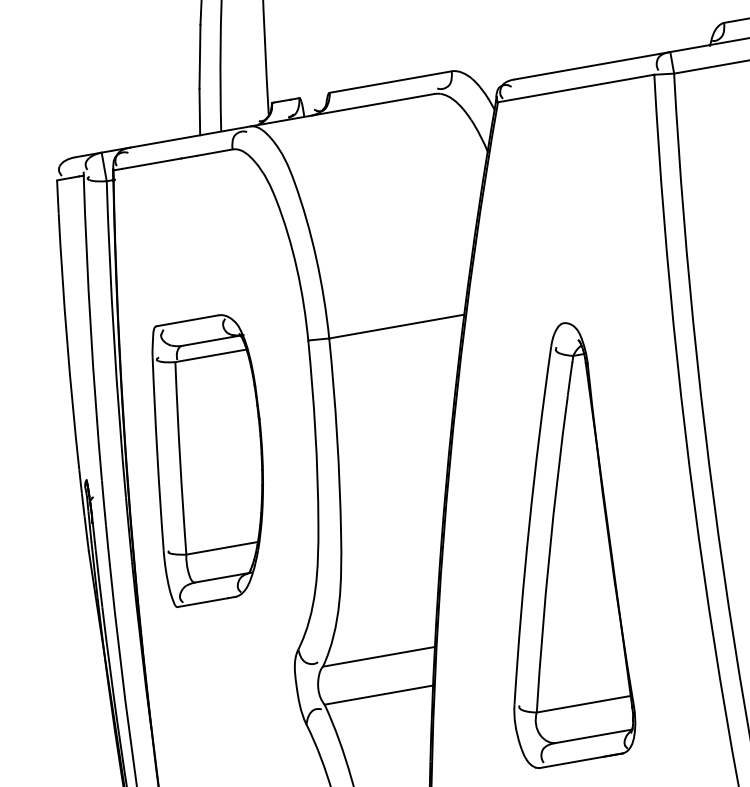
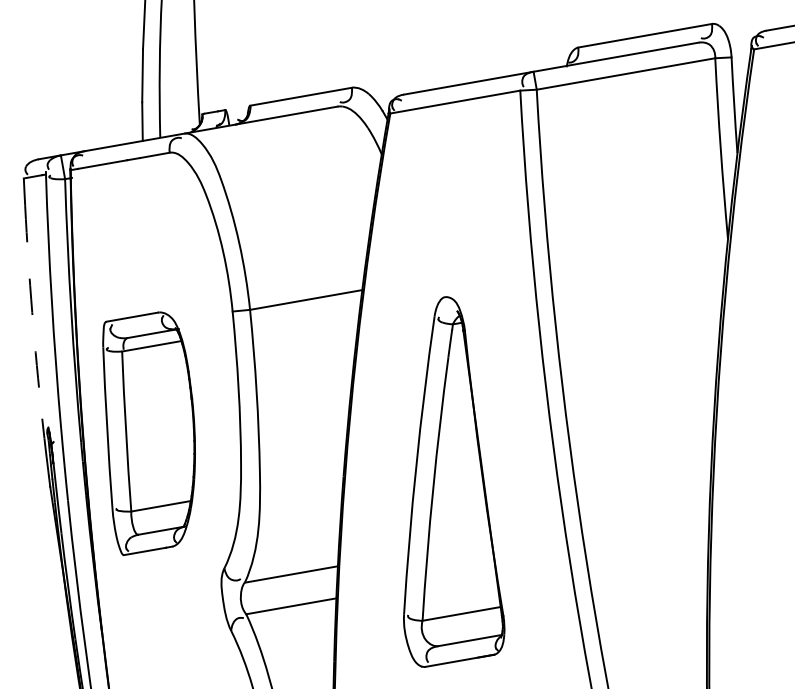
arc: (67, 341) -> (32, 312), solid -> dashed
part: (207, 460) -> (148, 433), moved

